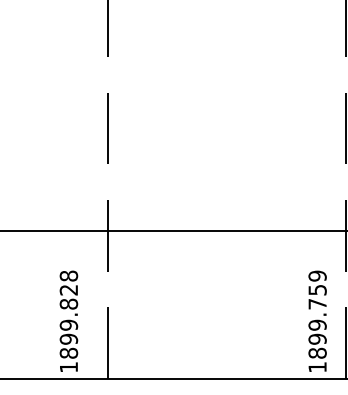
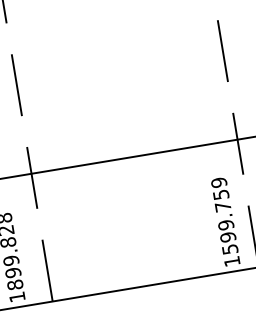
text: (317, 352) -> (229, 248), 1899.759 -> 1599.759

